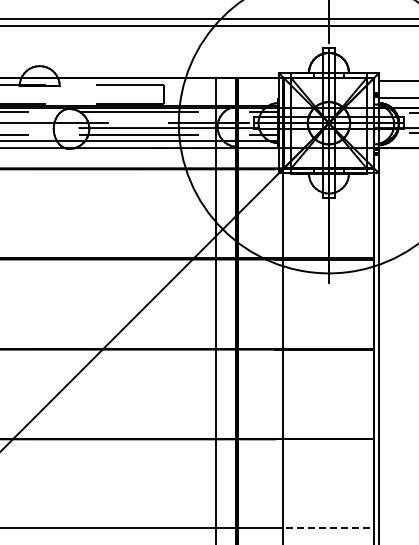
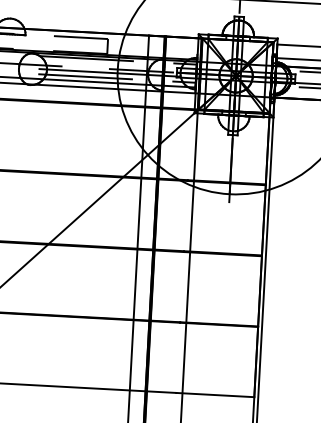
line: (325, 528) -> (216, 395), dashed -> solid

